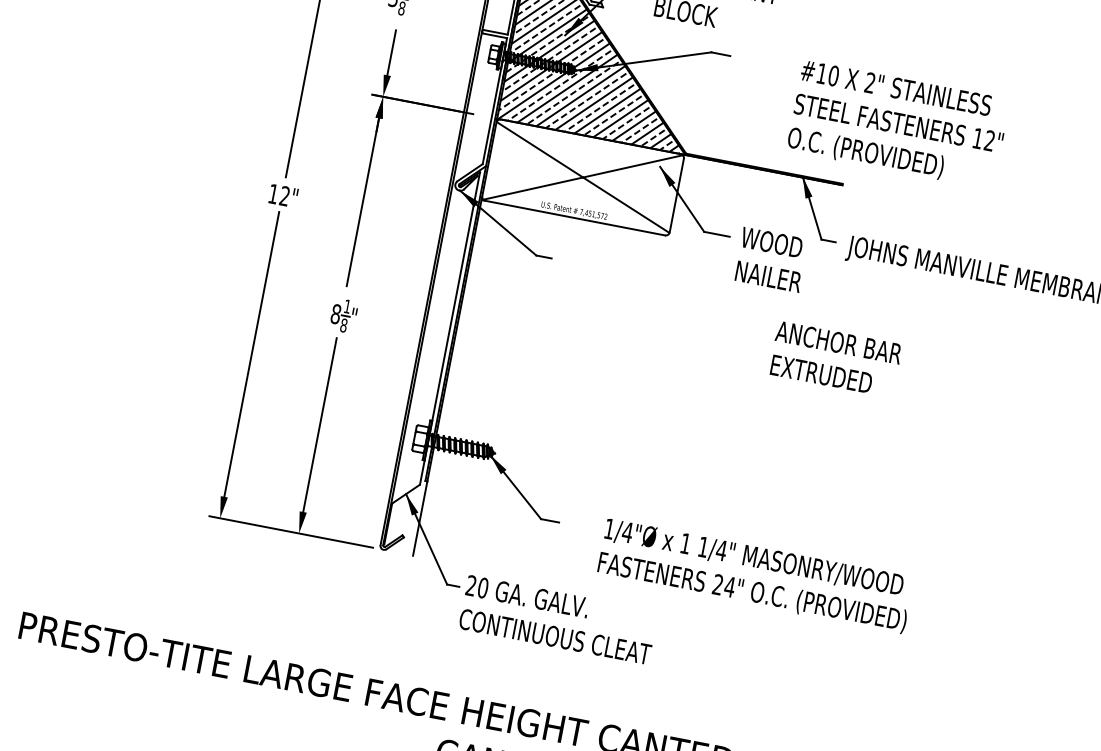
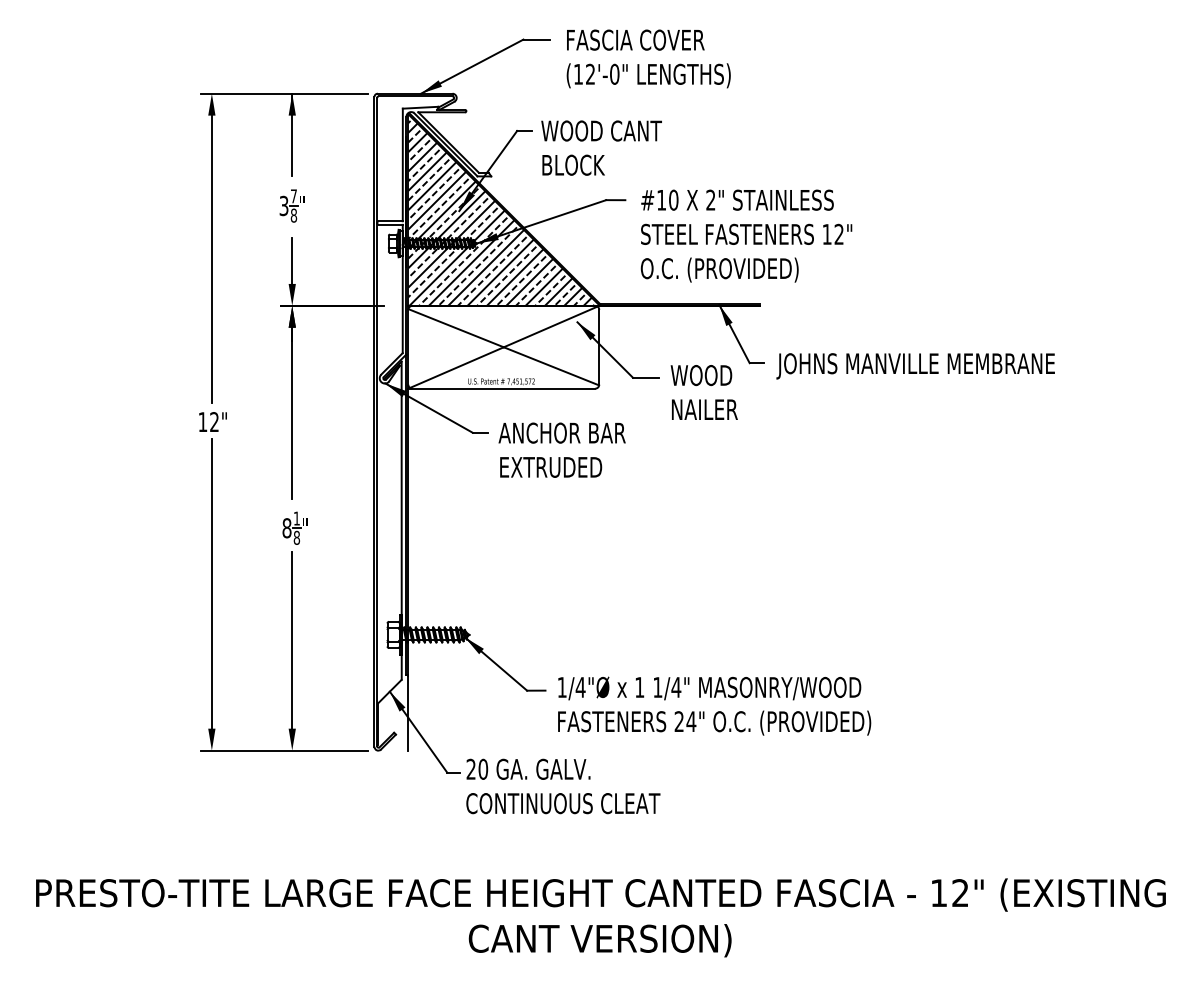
text: (898, 124) -> (746, 235), moved
text: (835, 358) -> (561, 449), moved
text: (755, 575) -> (714, 705), moved

